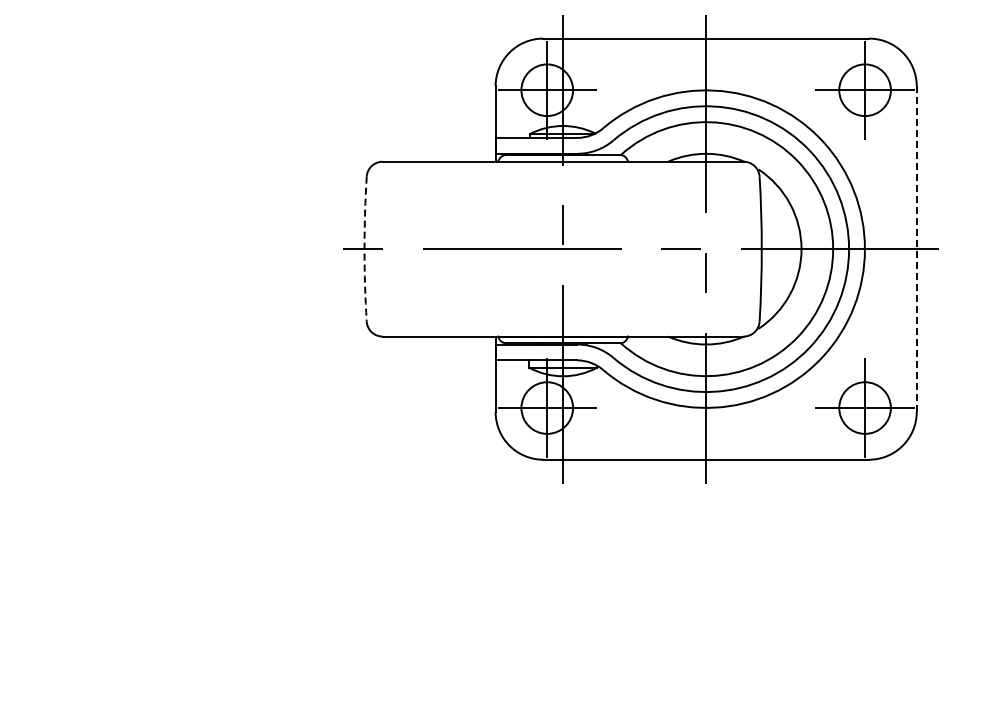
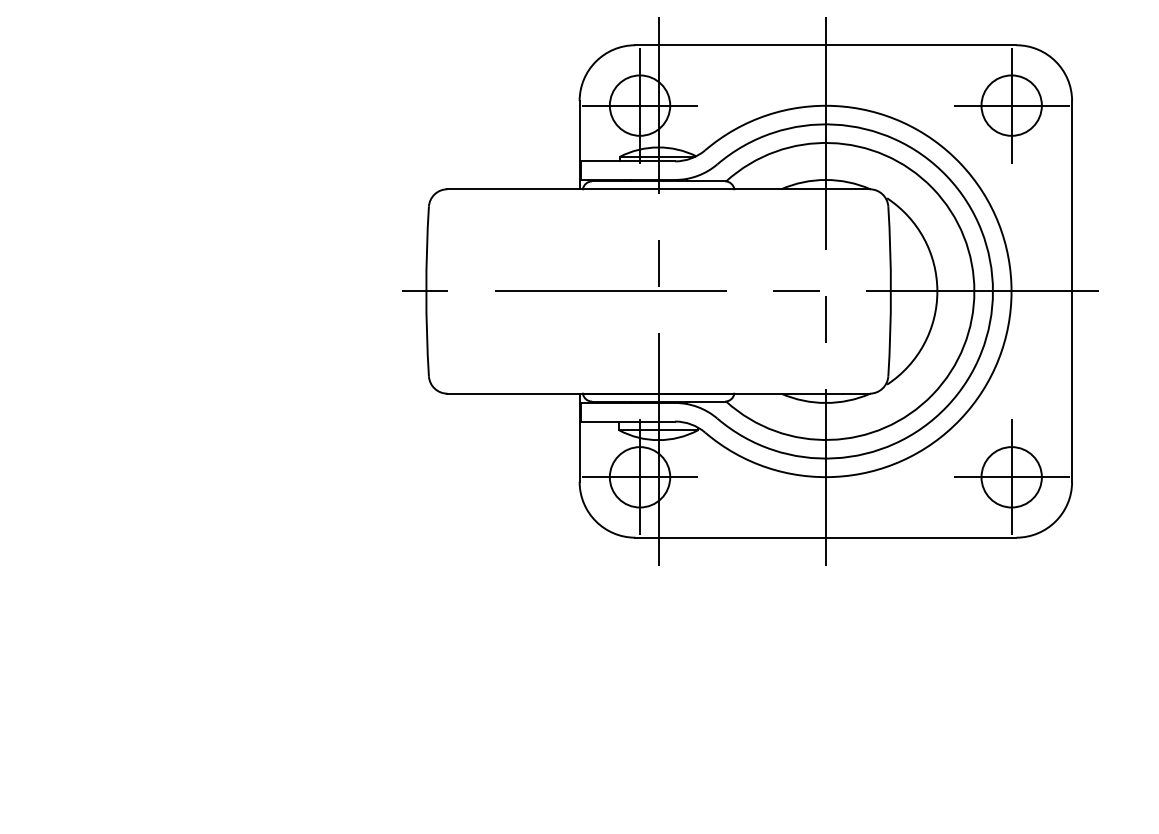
arc: (364, 249) -> (426, 291), dashed -> solid
line: (916, 249) -> (1071, 291), dashed -> solid

